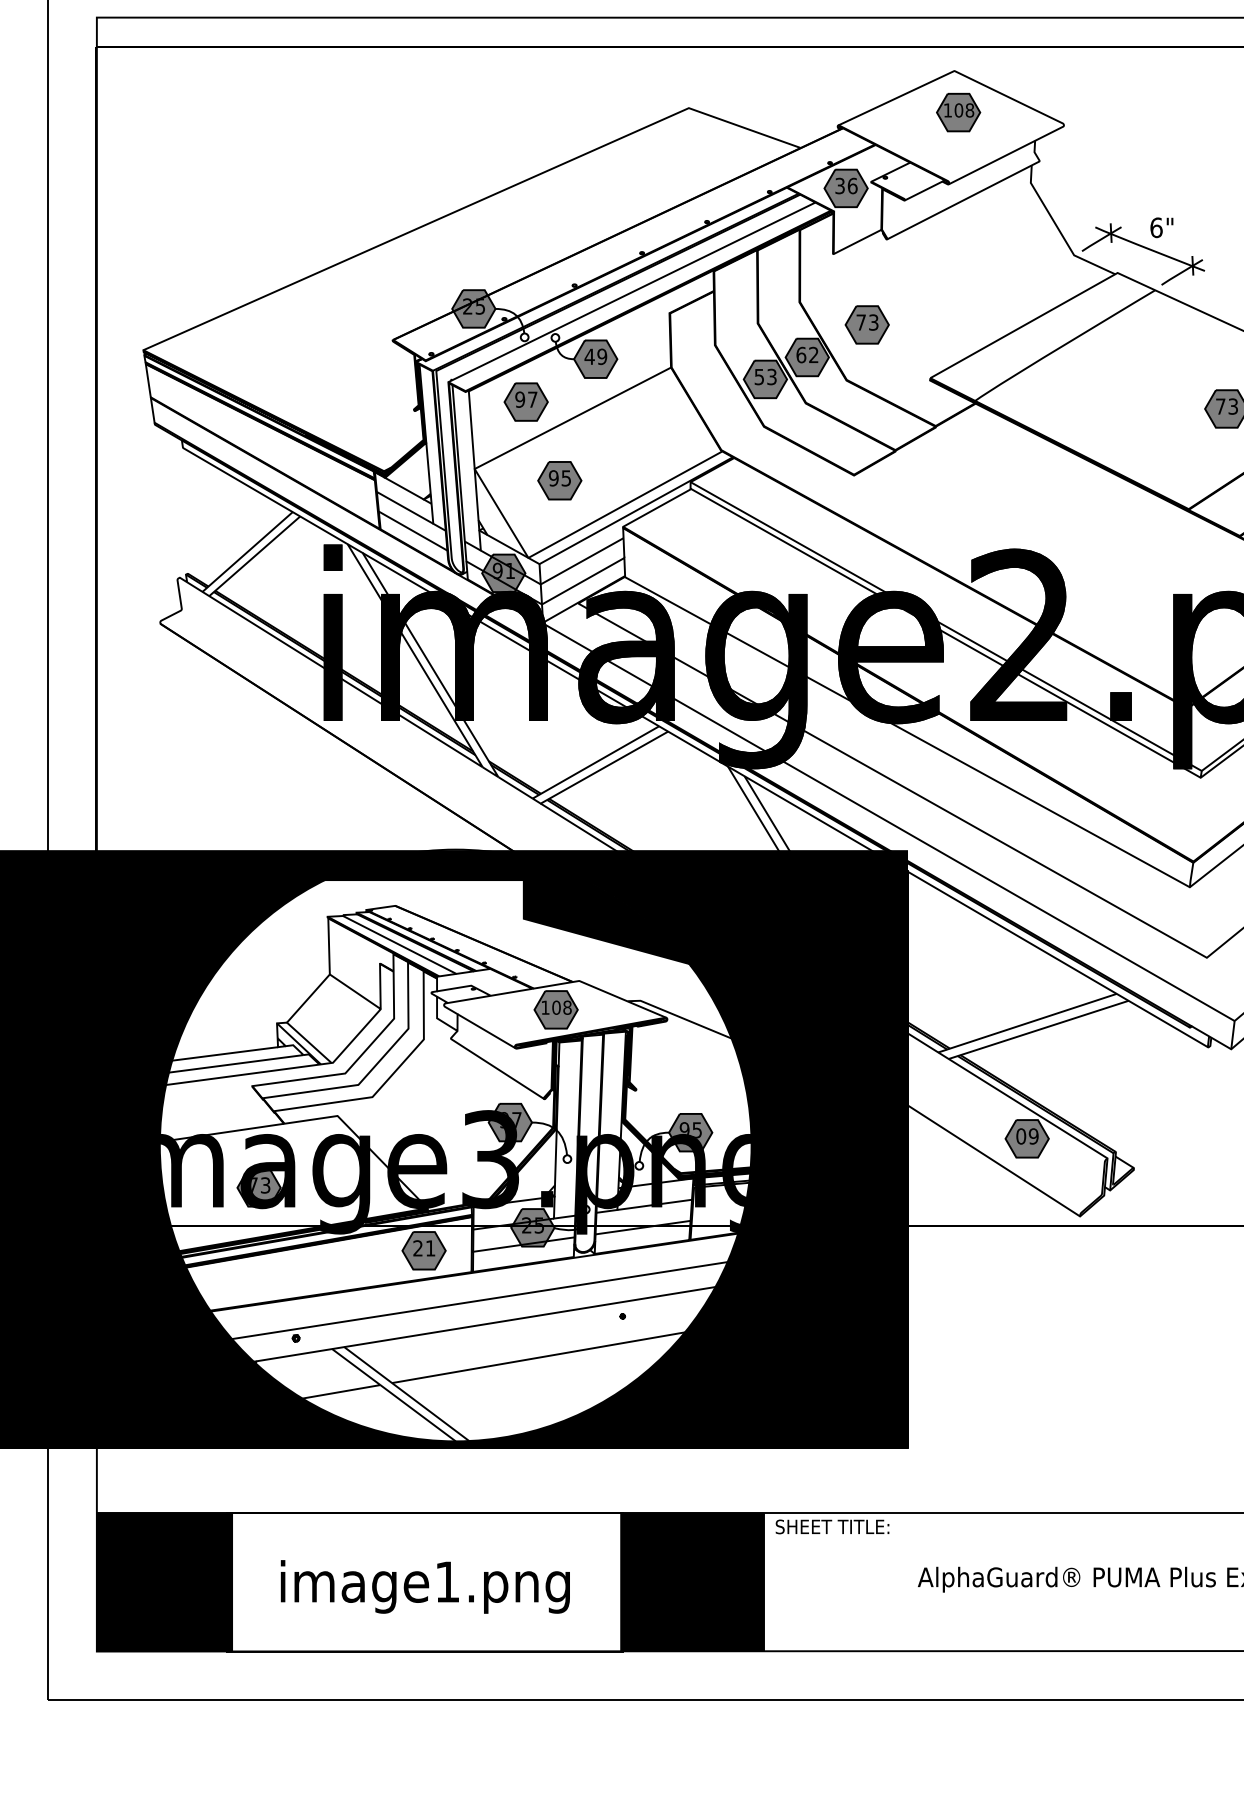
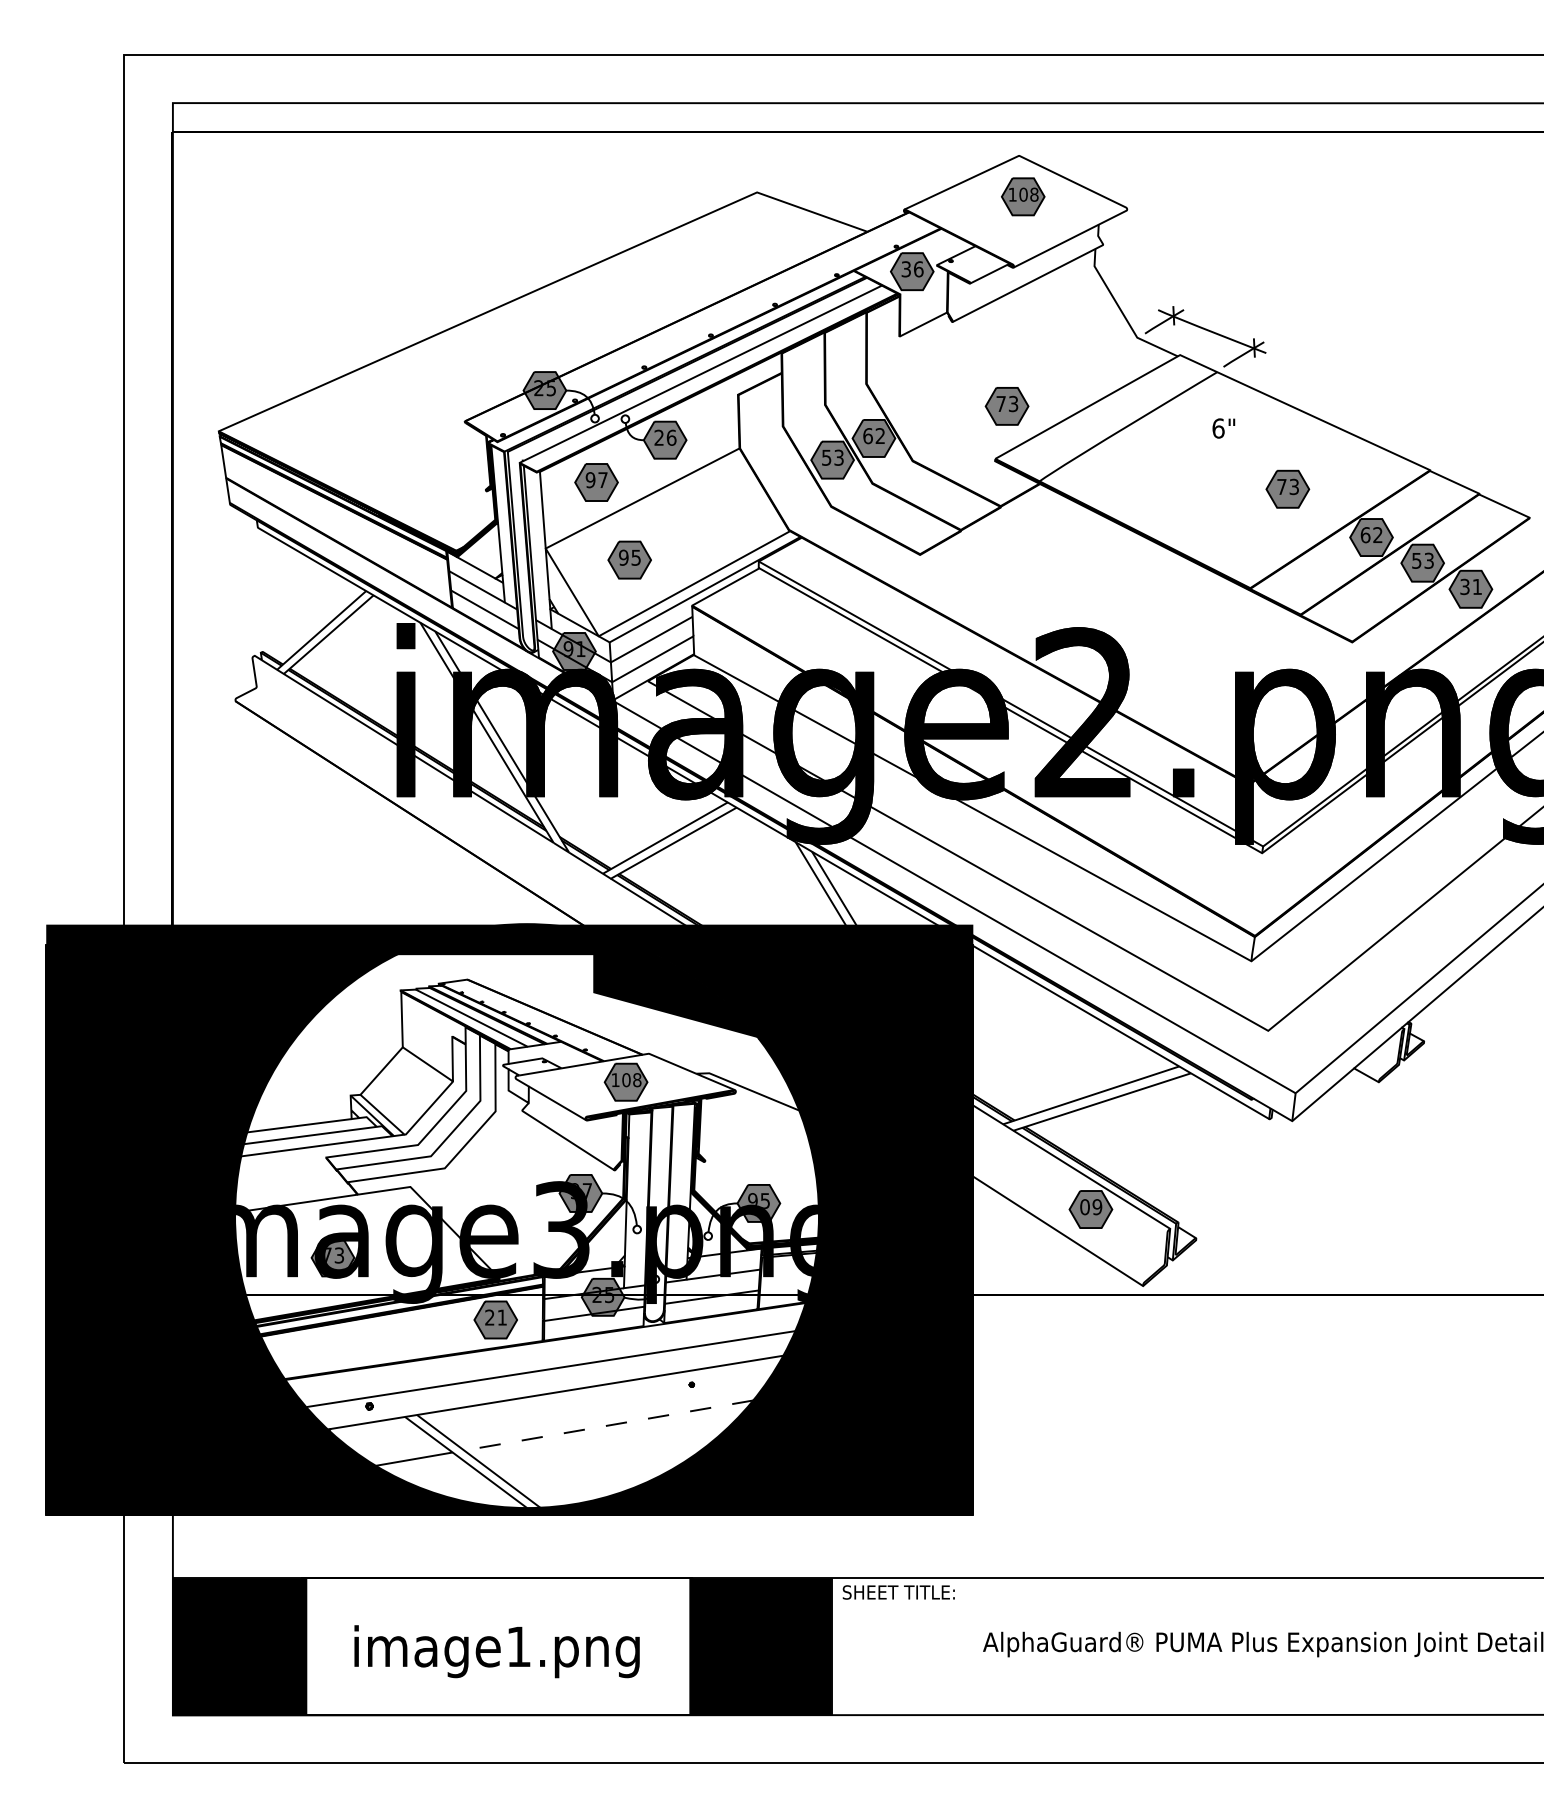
text: (1161, 227) -> (1223, 428), moved
part: (866, 325) -> (1006, 406), moved
text: (596, 356) -> (665, 437), 49 -> 26
line: (538, 1357) -> (608, 1425), solid -> dashed

